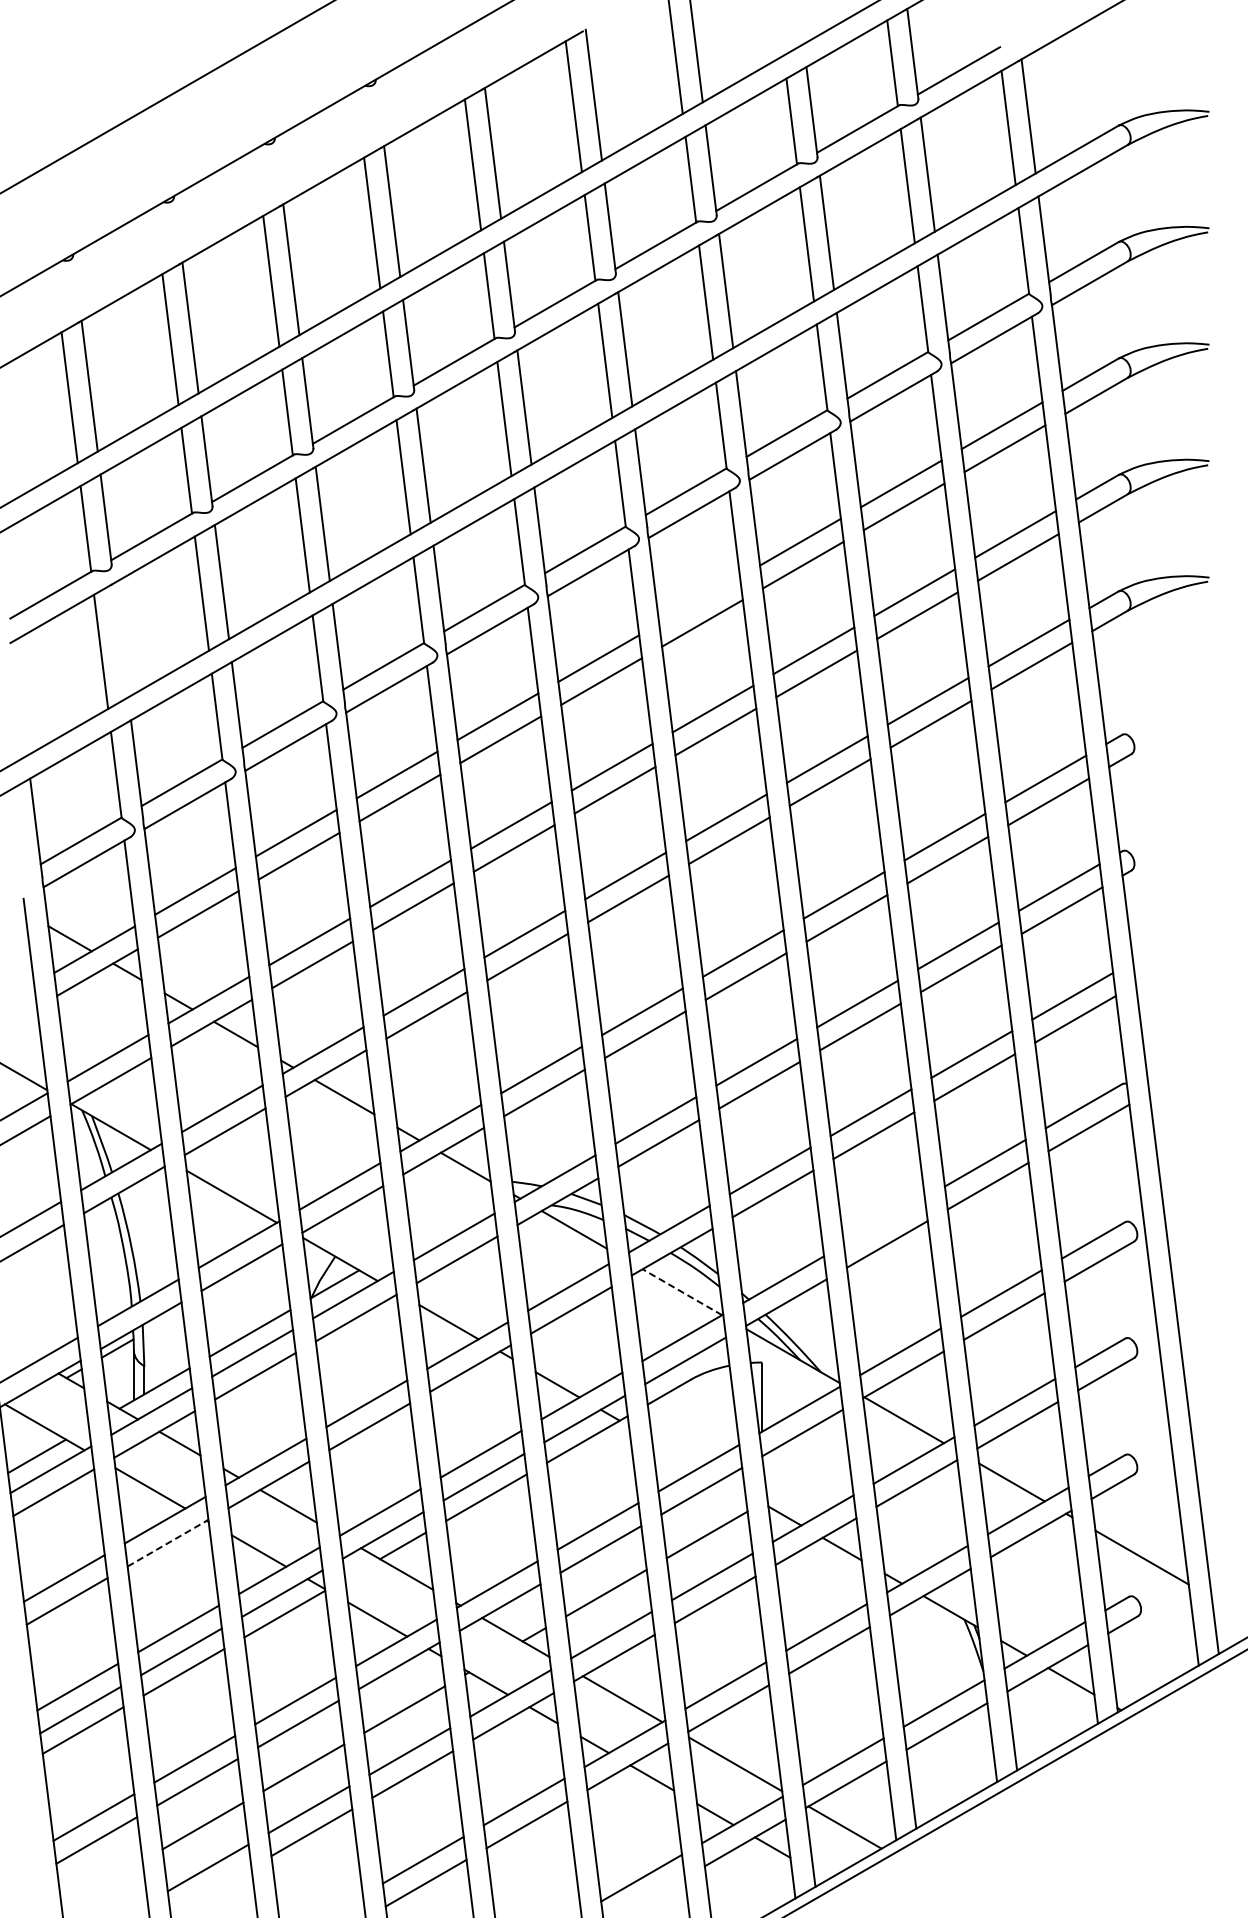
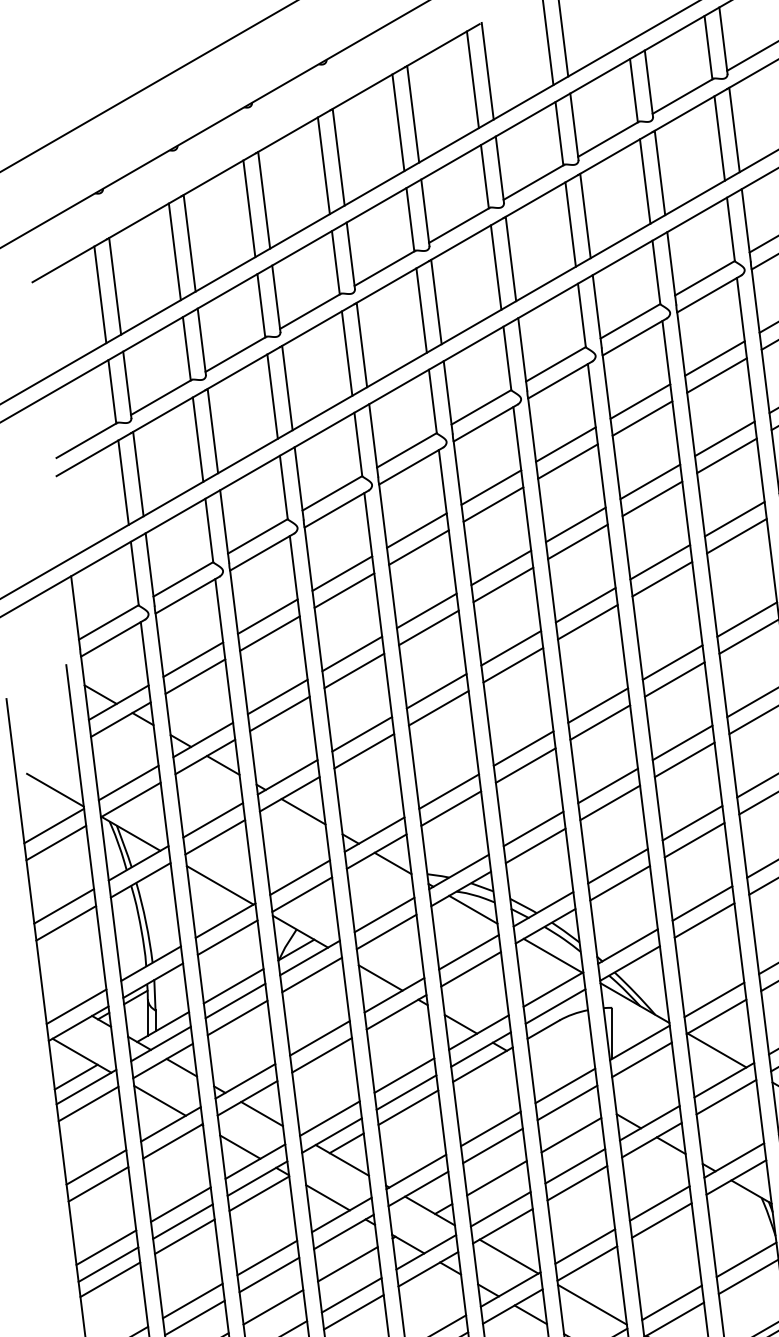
line: (699, 600) -> (565, 444), added
line: (121, 640) -> (138, 474), added
line: (884, 1221) -> (702, 903), added
line: (682, 1292) -> (553, 956), dashed -> solid
line: (168, 1543) -> (173, 1141), dashed -> solid

